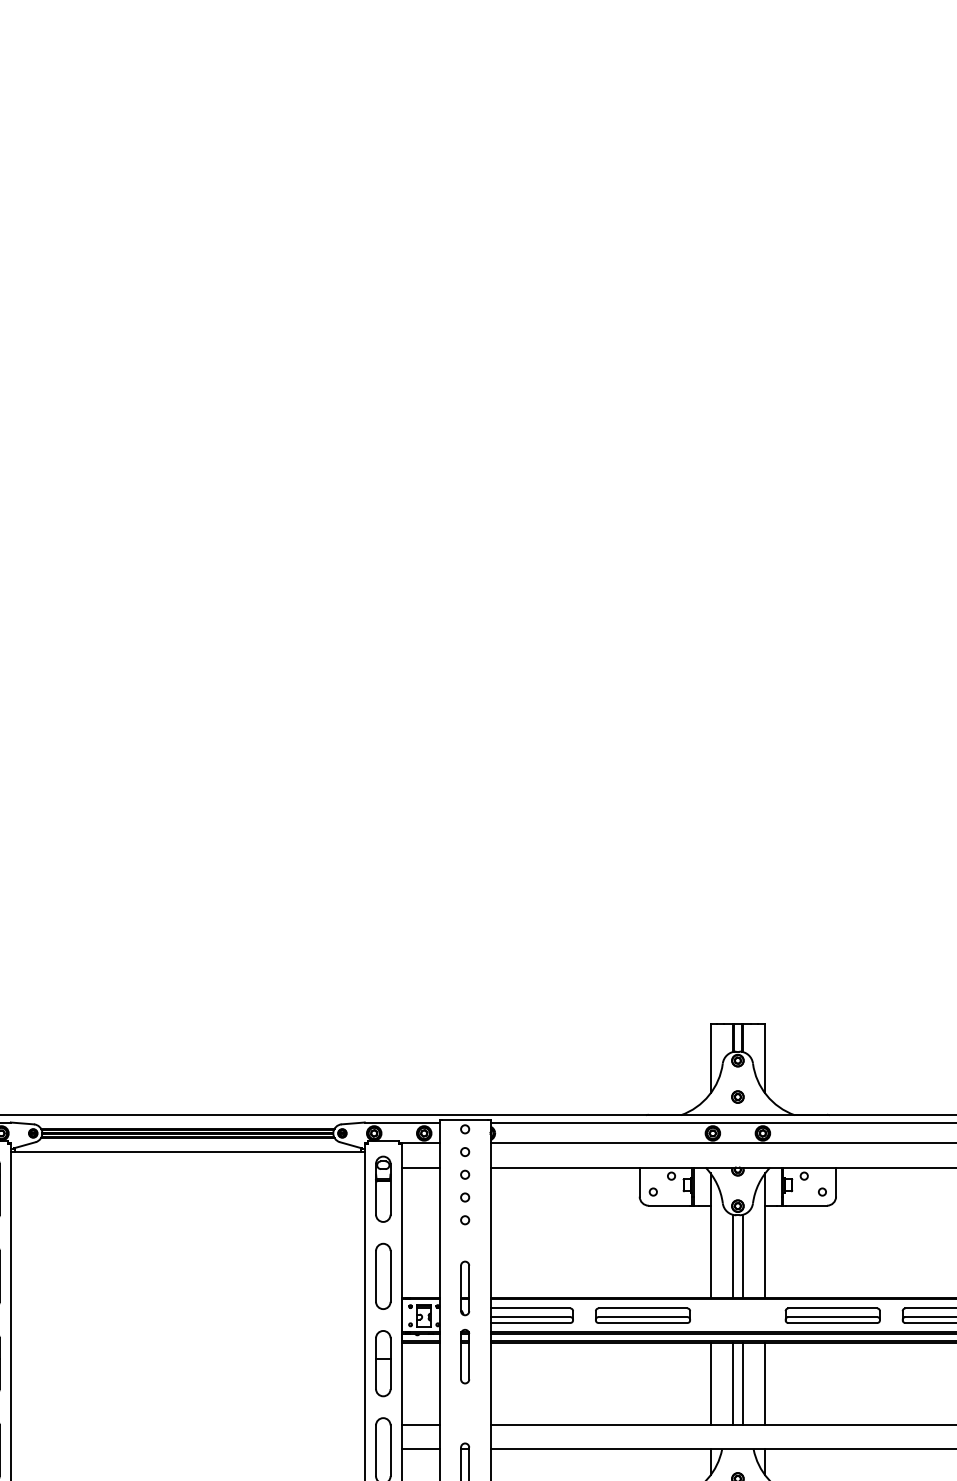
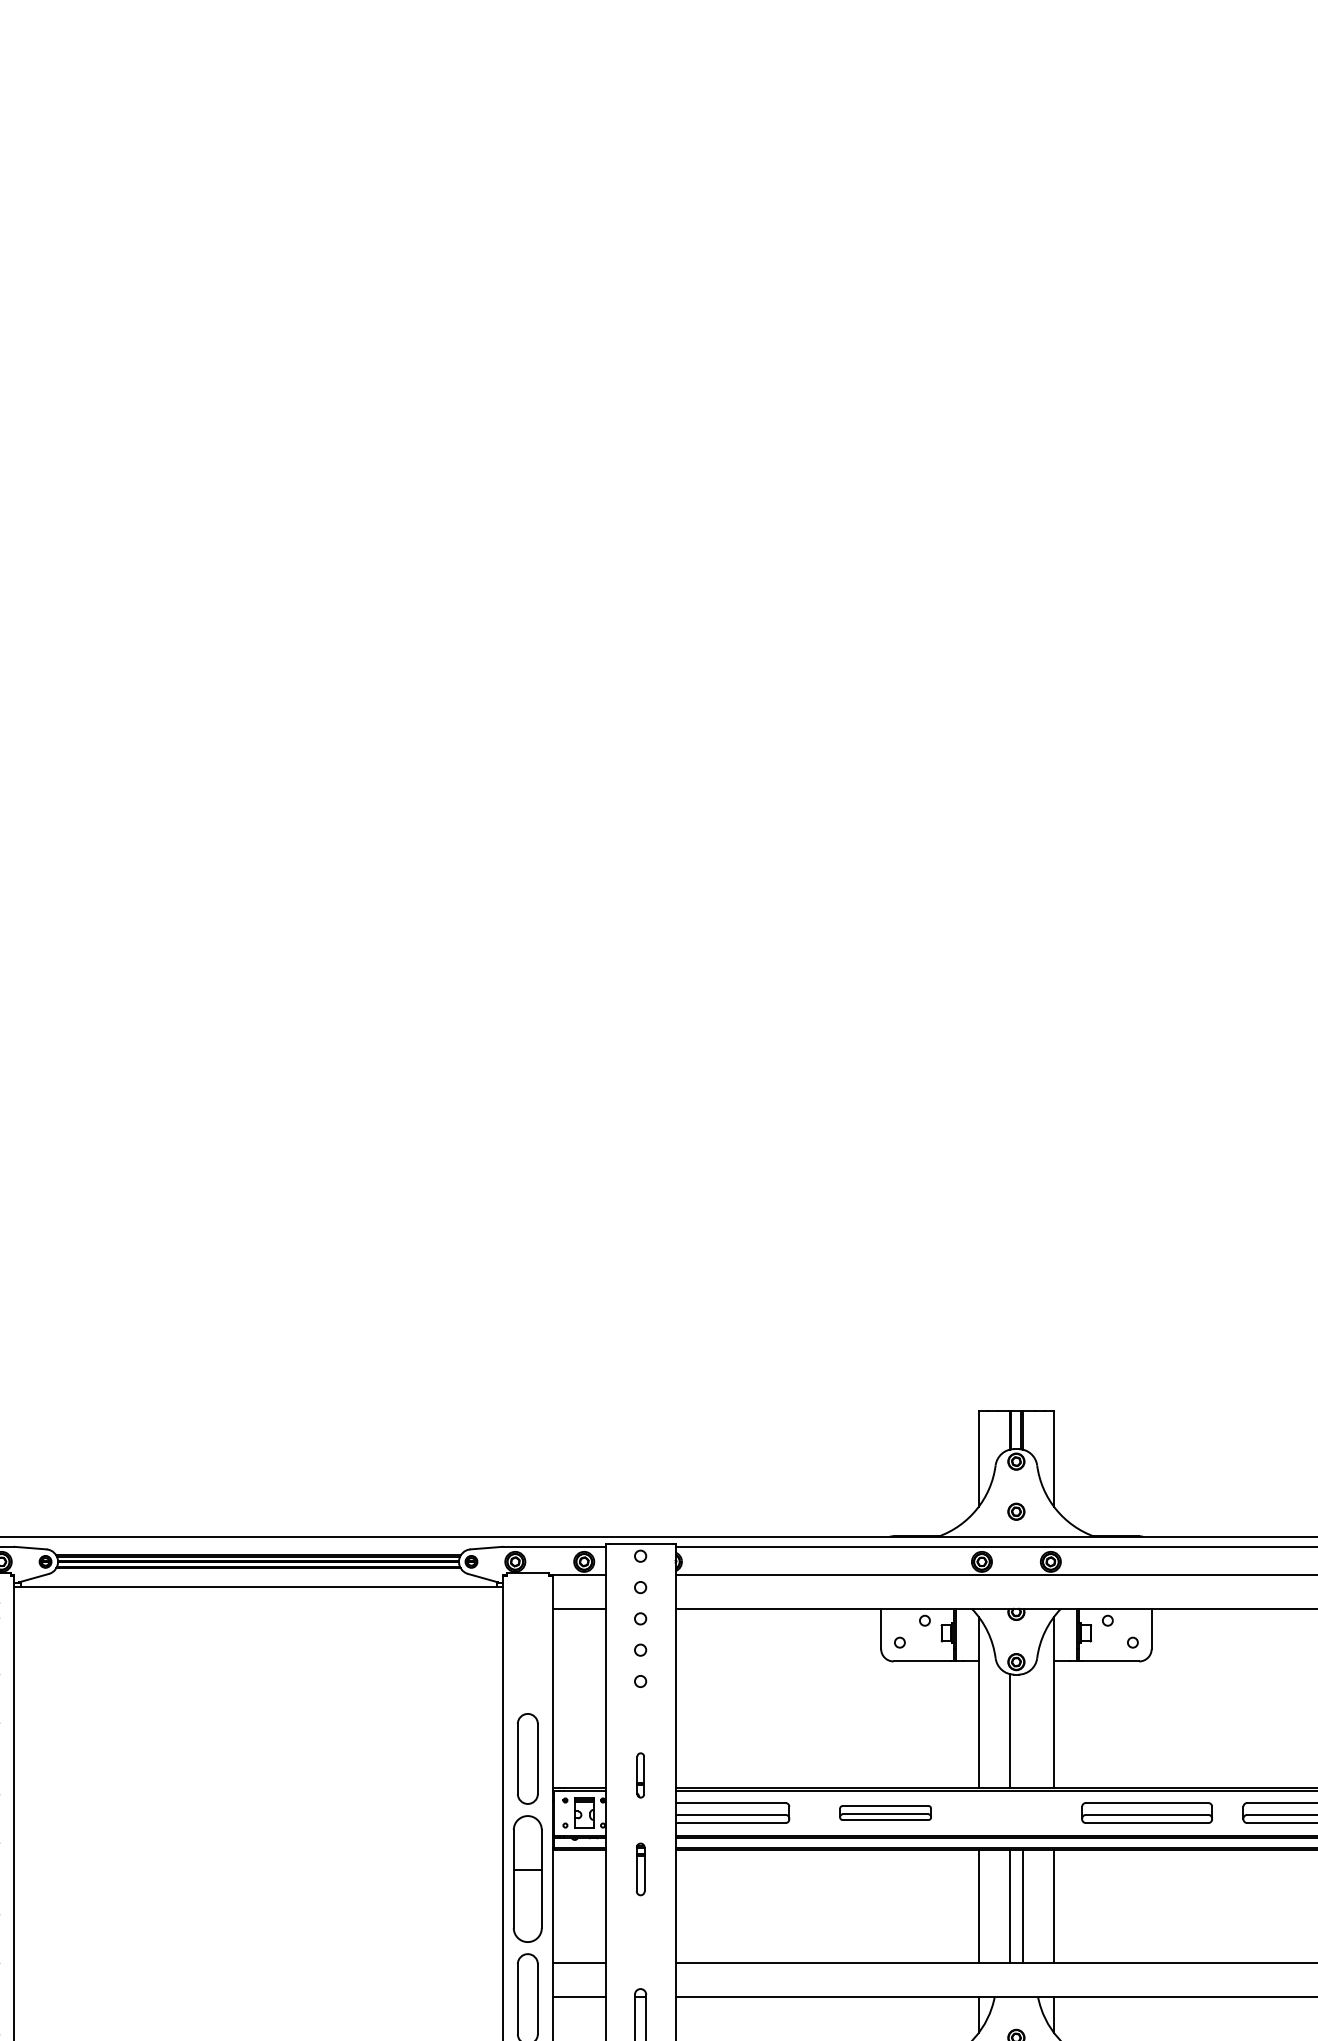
part: (383, 1189) -> (527, 1638), removed
line: (742, 1255) -> (1022, 1730), removed
part: (465, 1288) -> (640, 1775), size x0.6
part: (642, 1315) -> (885, 1812), size x0.7
part: (465, 1356) -> (640, 1869), size x0.7
part: (383, 1363) -> (527, 1878), size x1.4

